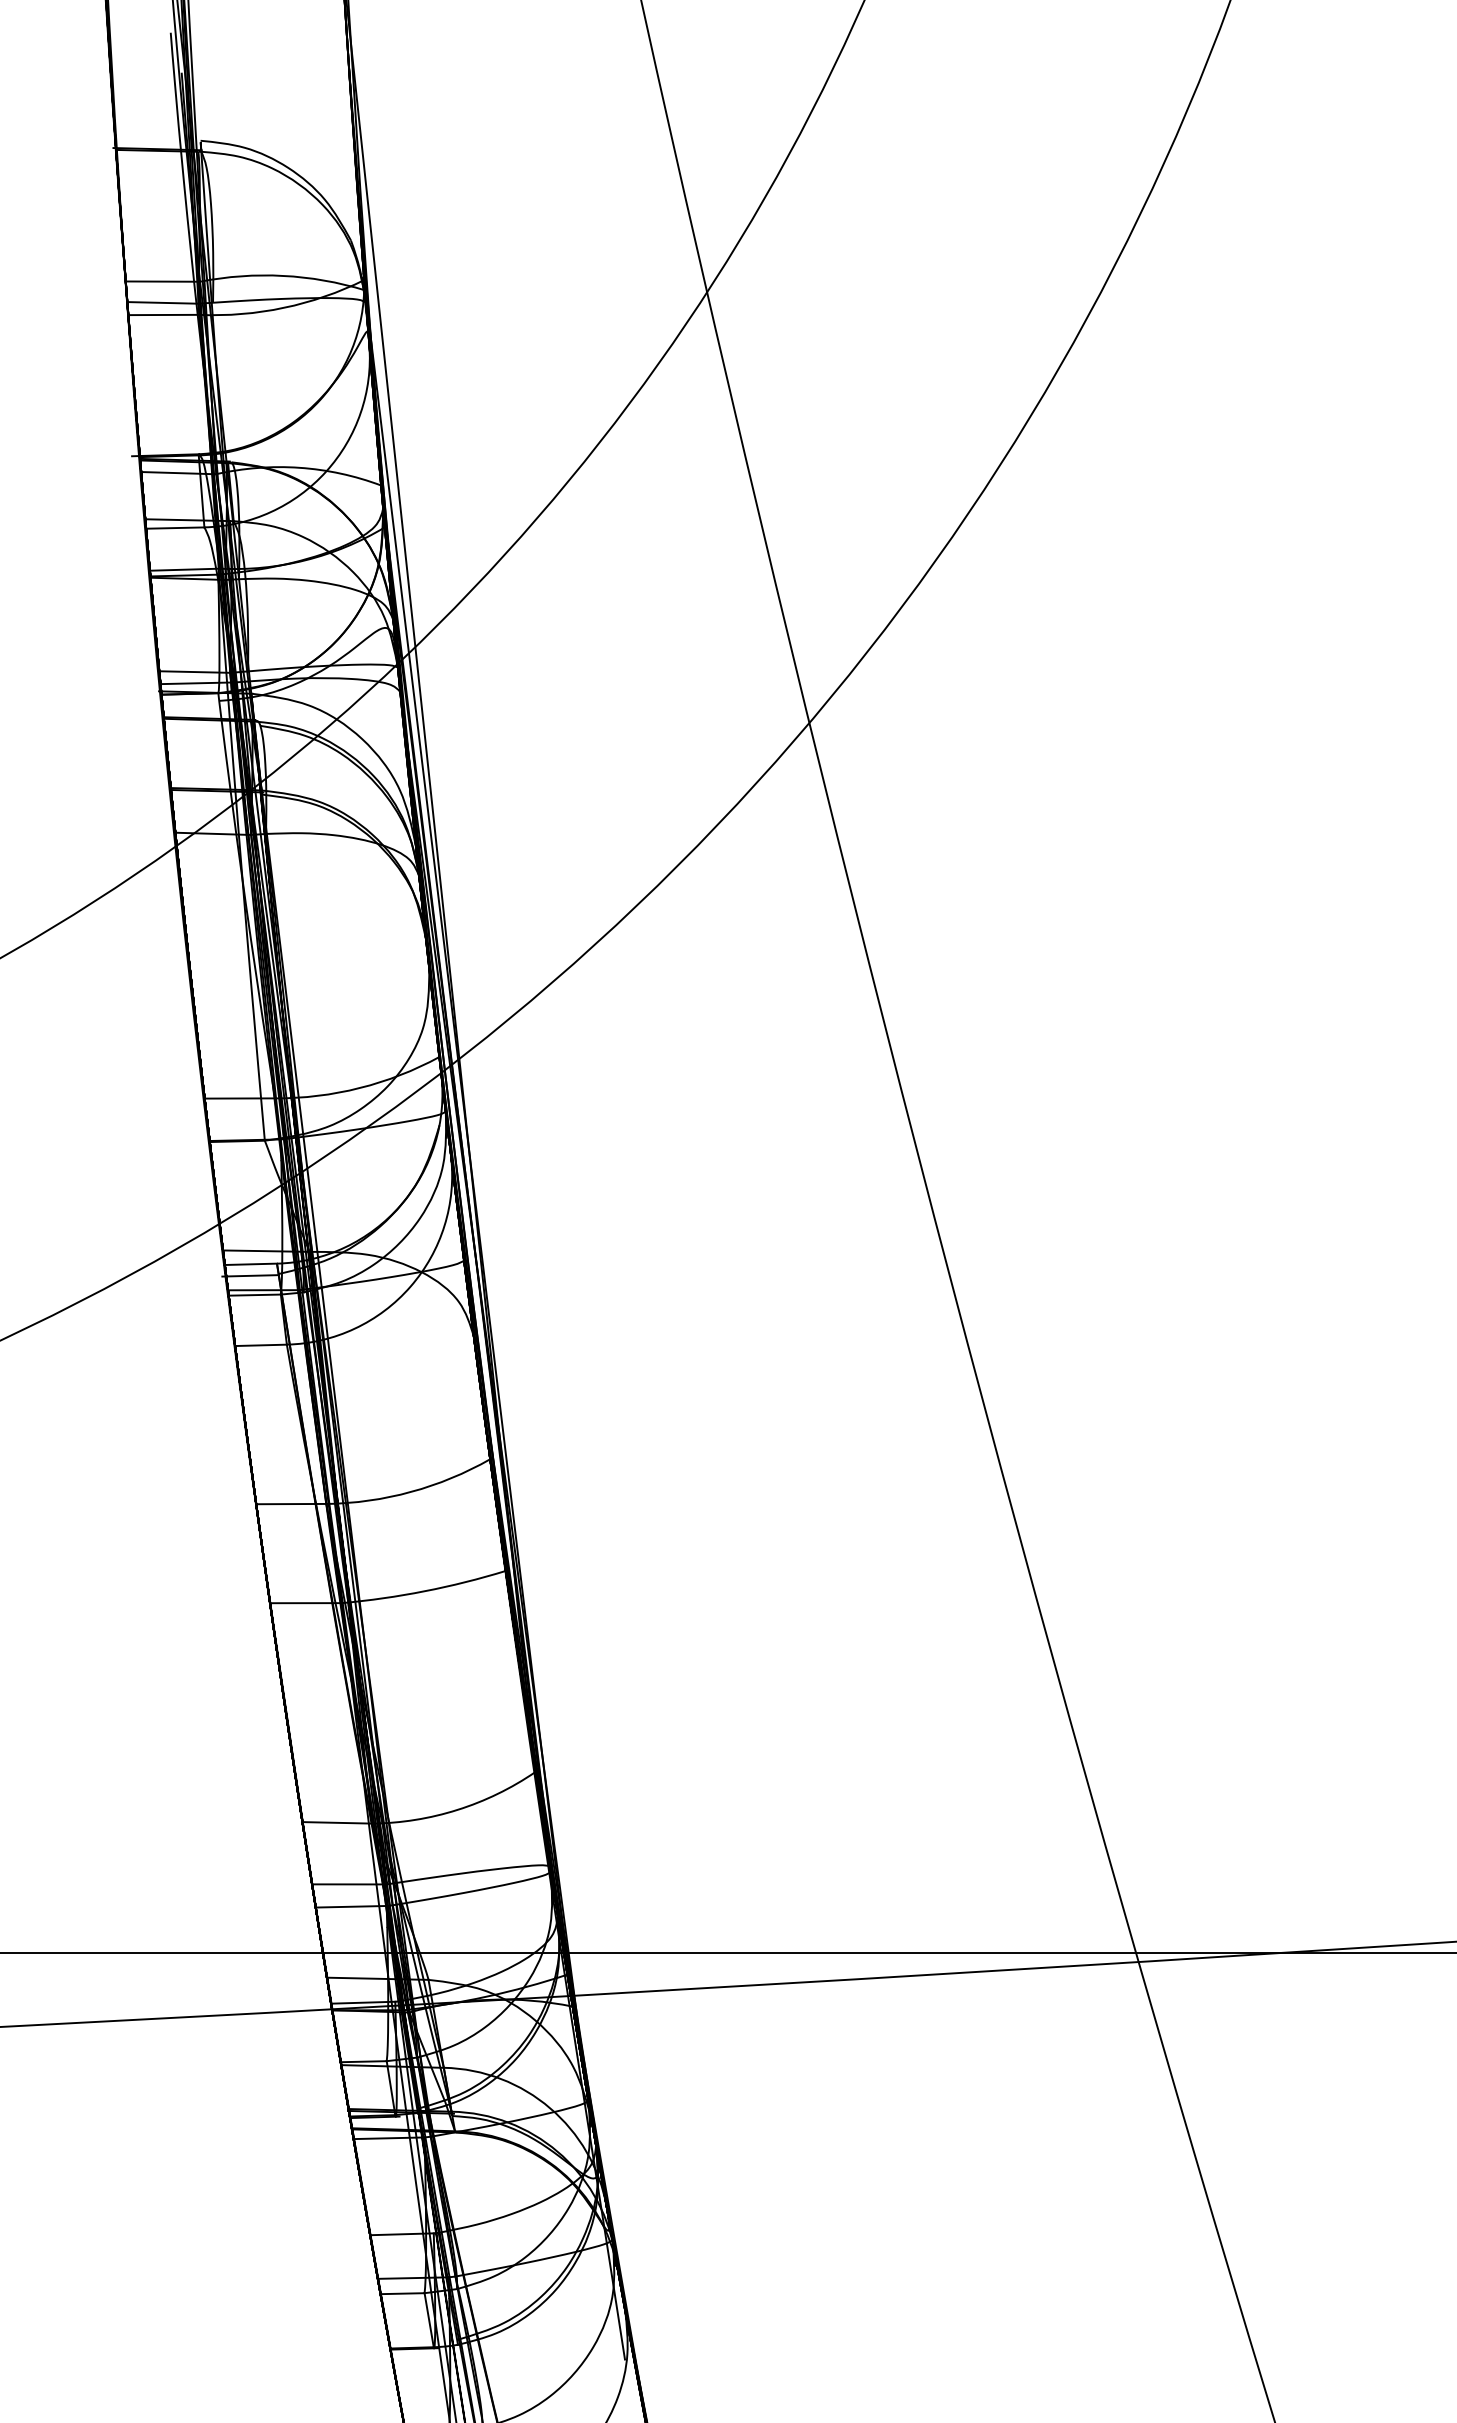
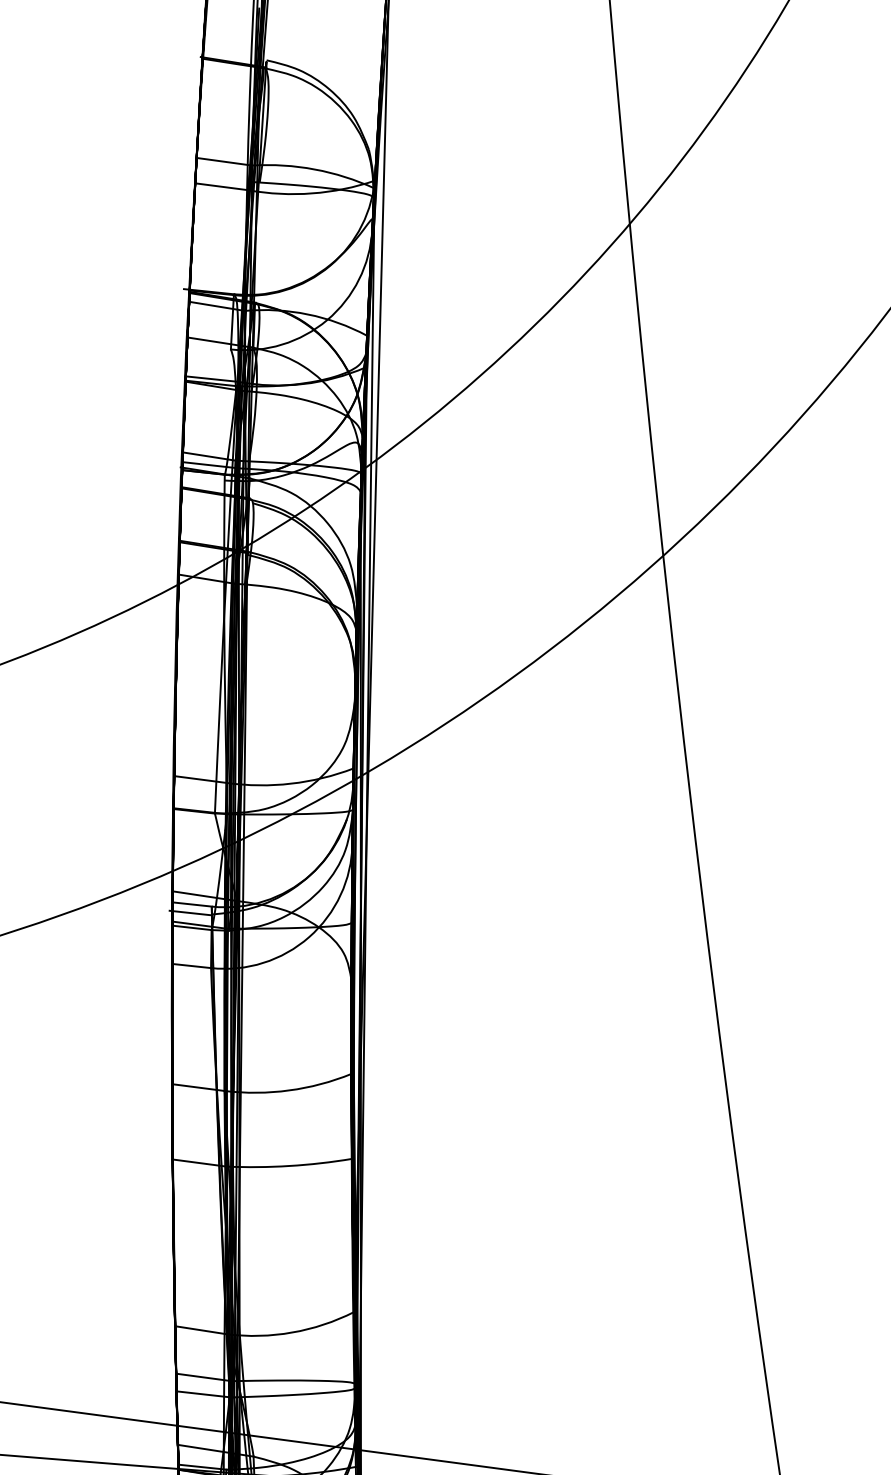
line: (162, 302) -> (222, 177), removed
line: (175, 527) -> (209, 346), removed

